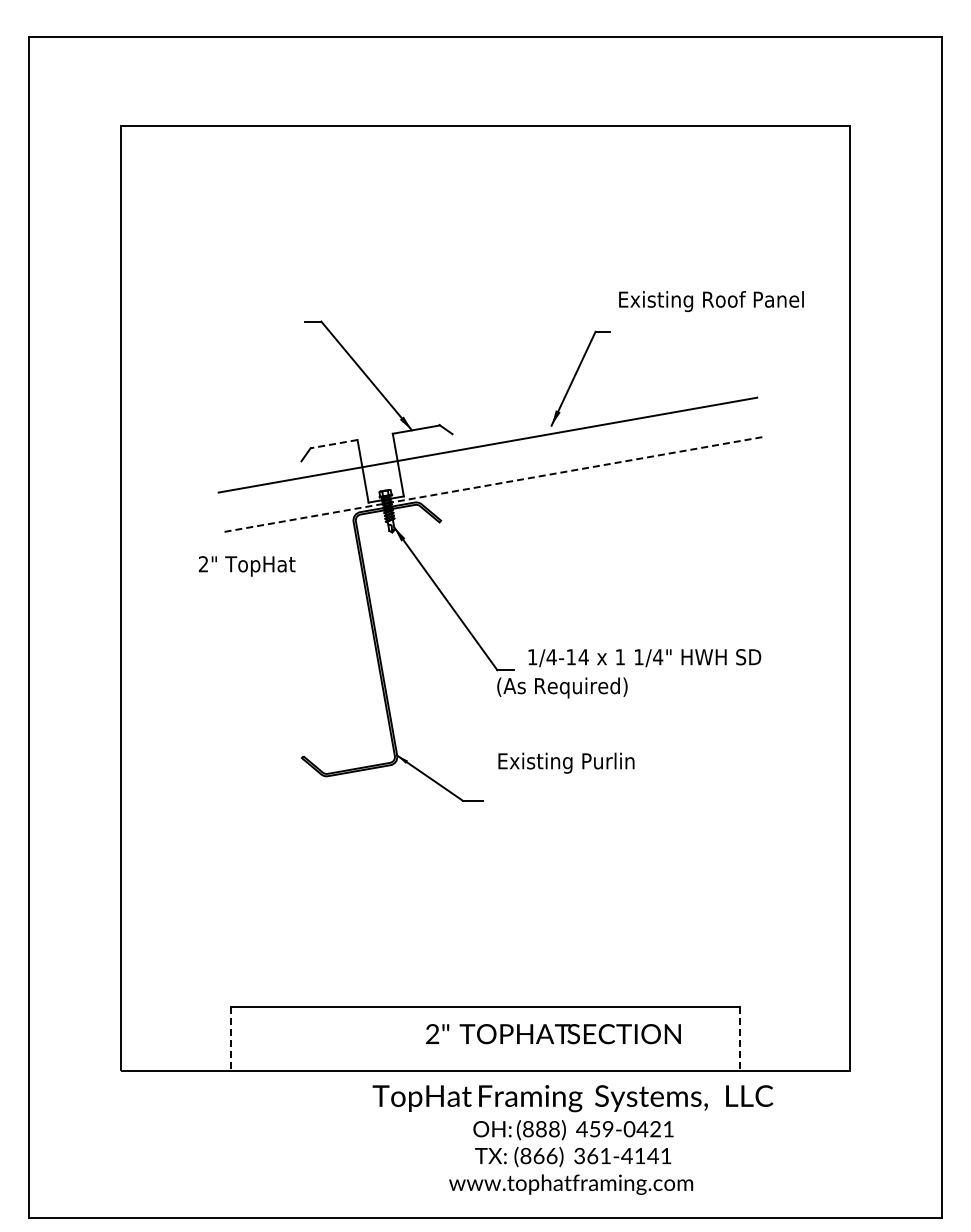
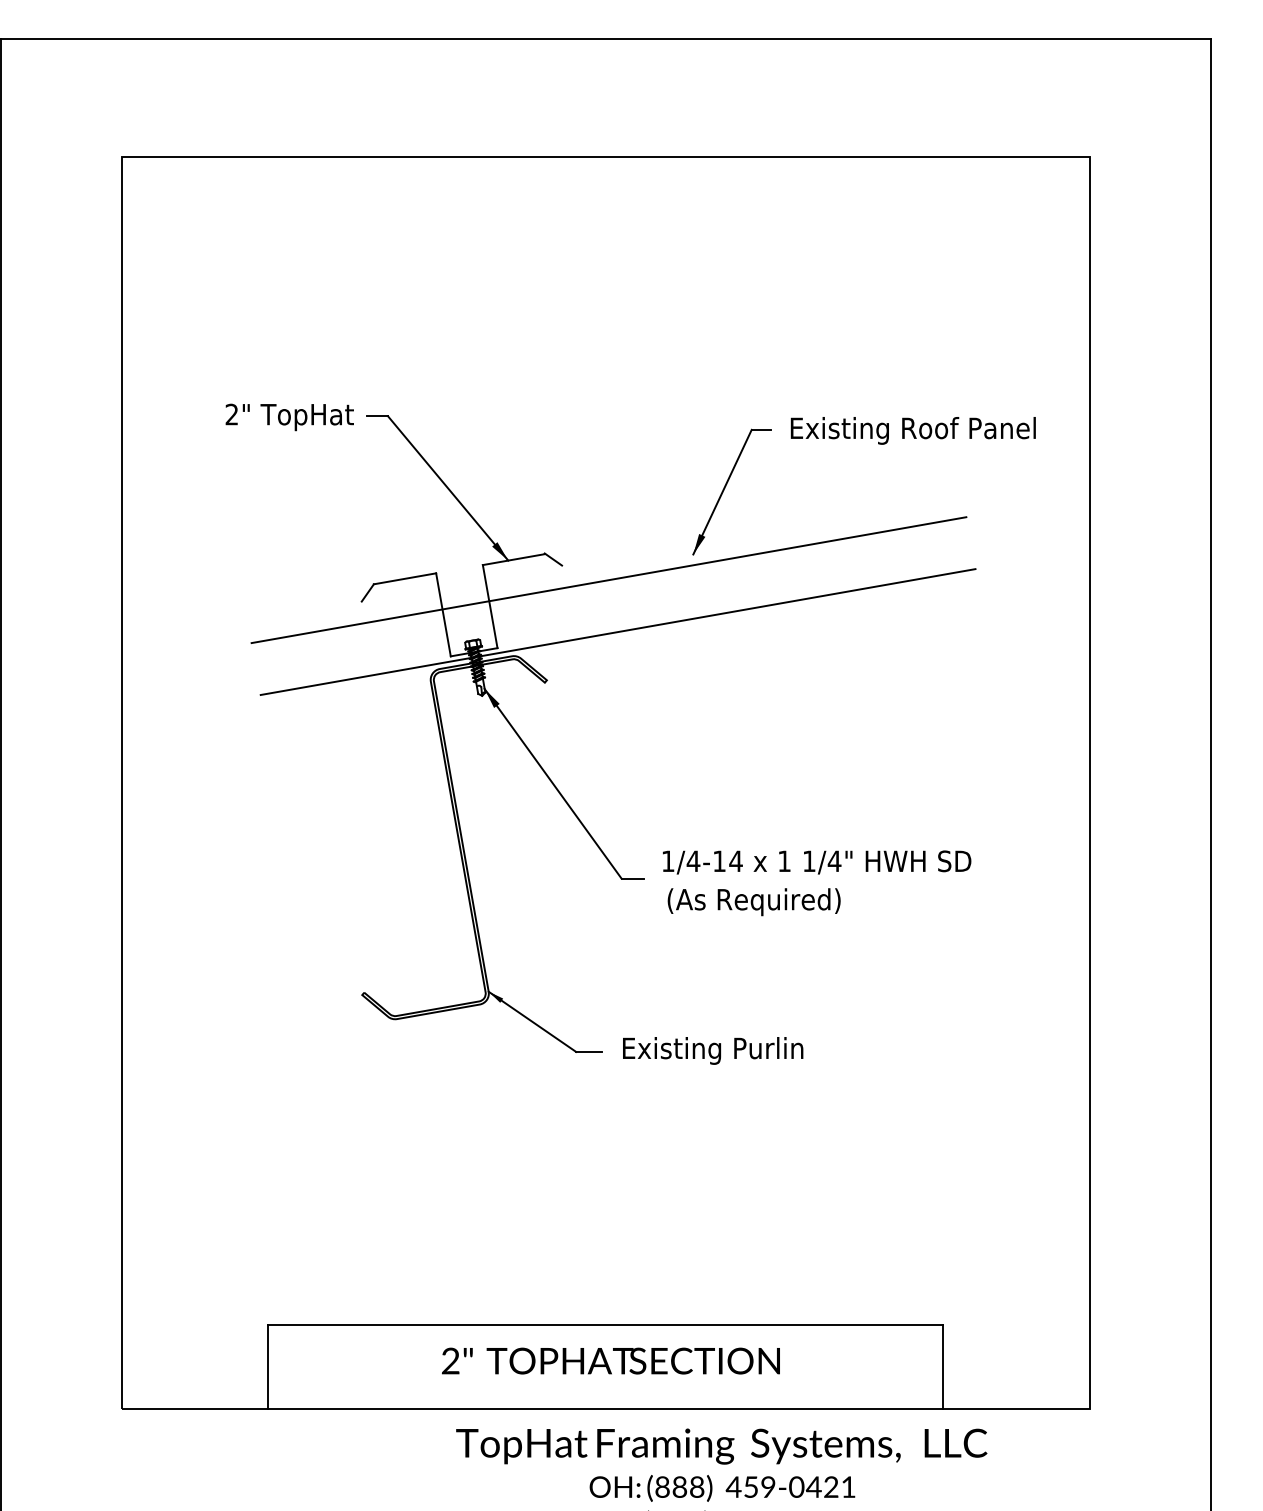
text: (711, 301) -> (913, 430), moved
line: (334, 444) -> (405, 579), dashed -> solid
line: (495, 484) -> (619, 632), dashed -> solid
text: (246, 566) -> (288, 417), moved
text: (562, 687) -> (754, 901), moved
text: (566, 762) -> (713, 1049), moved
text: (553, 1034) -> (611, 1361), moved
line: (231, 1038) -> (268, 1366), dashed -> solid
line: (739, 1038) -> (942, 1366), dashed -> solid

